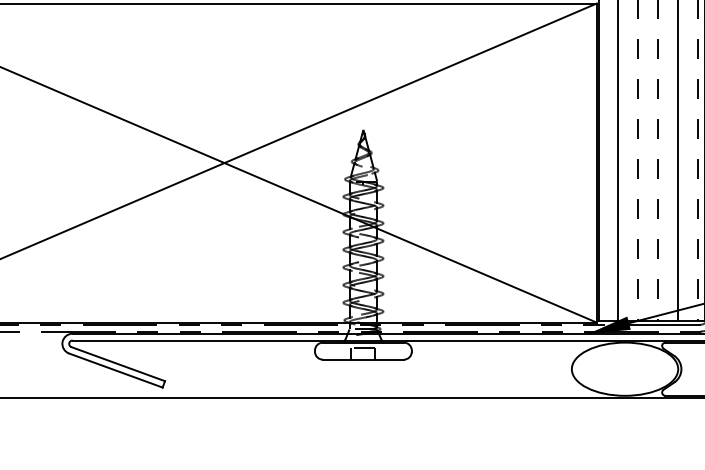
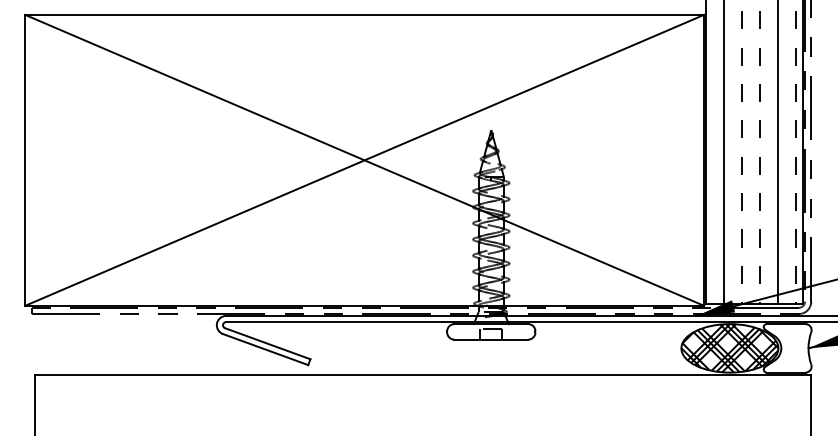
hatch: (624, 369) -> (729, 348), added

